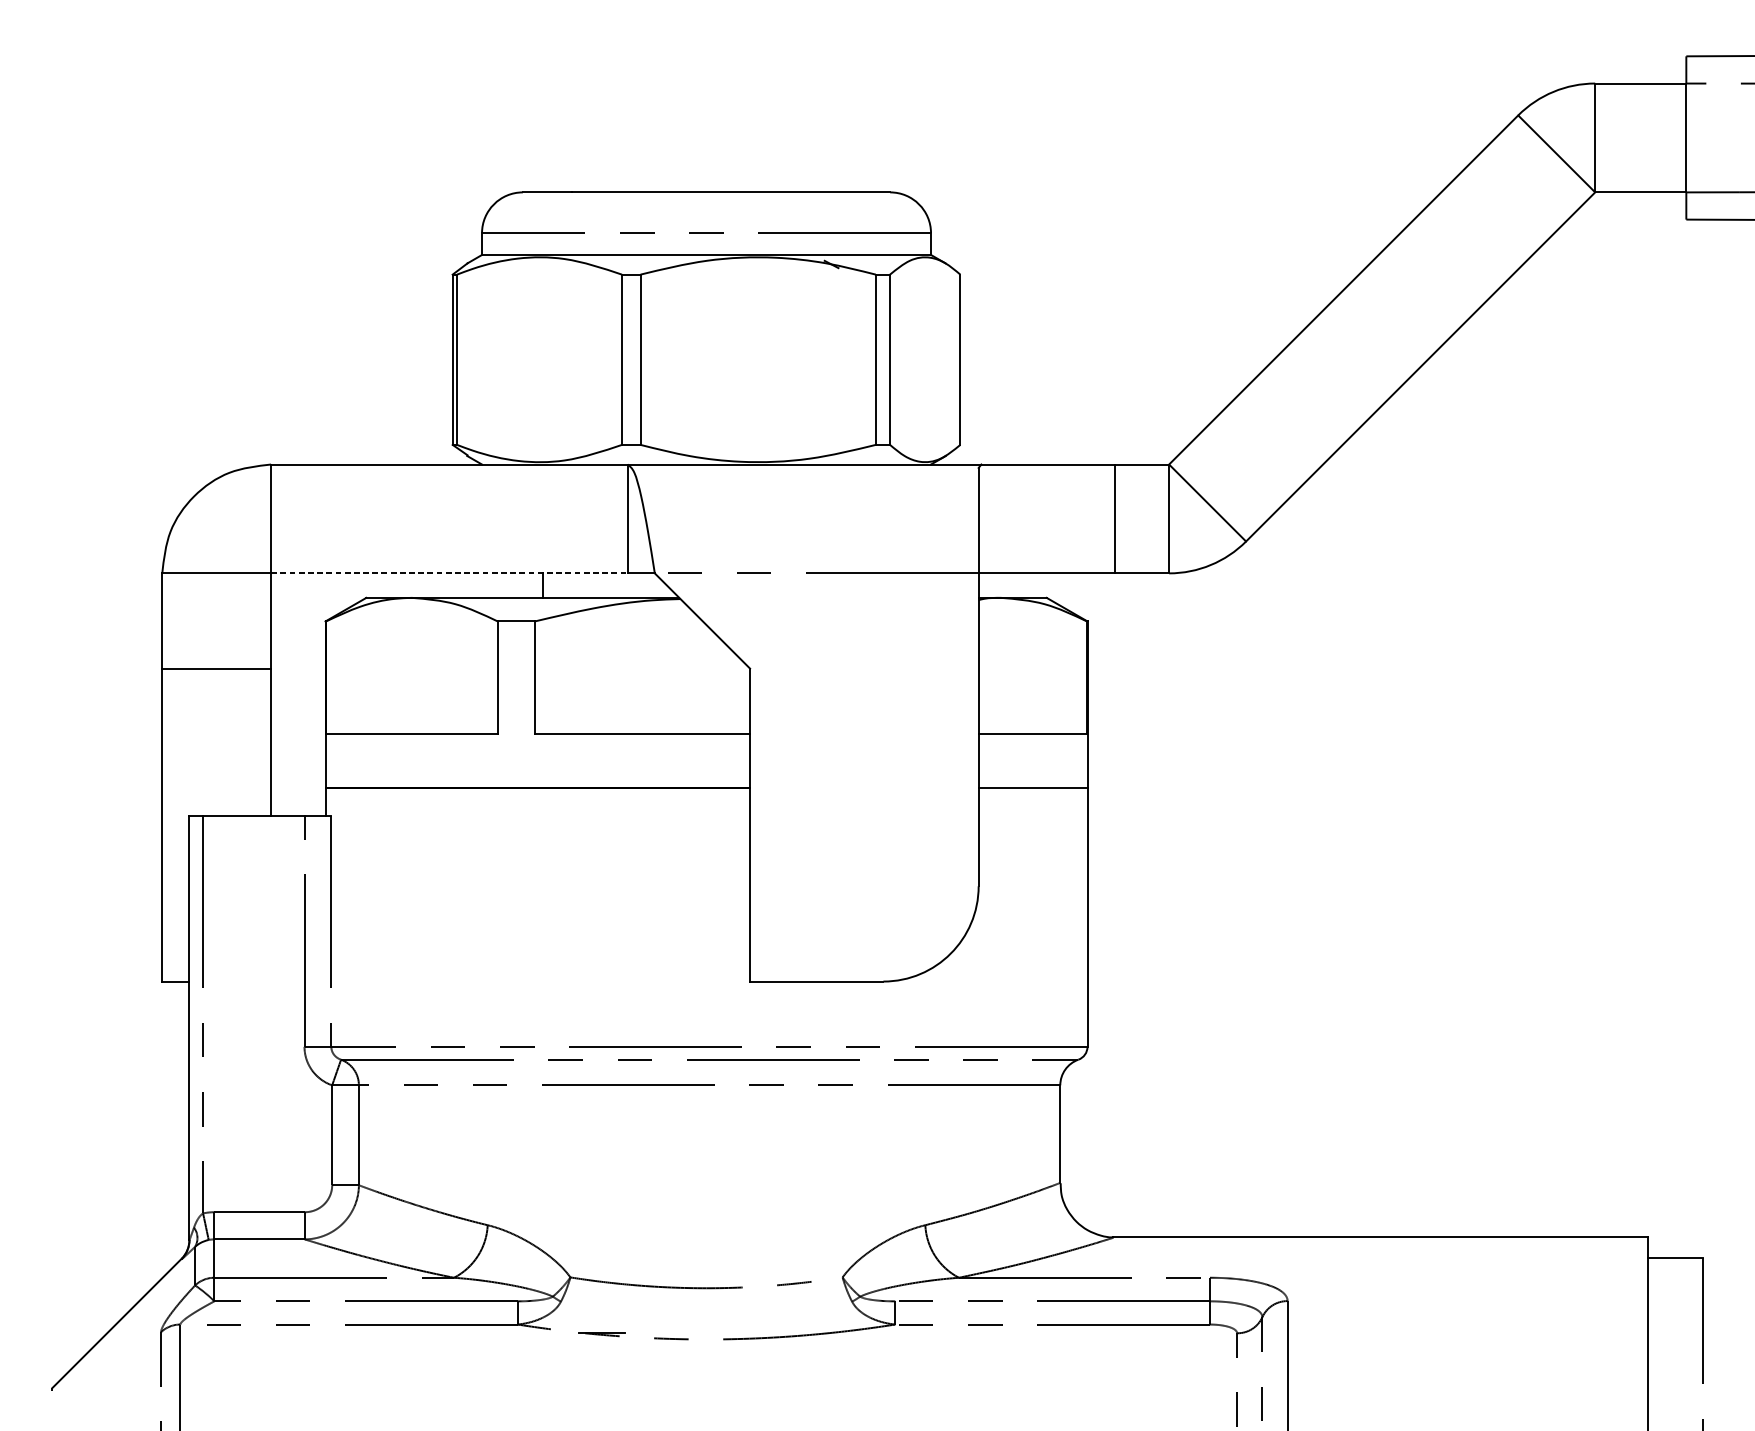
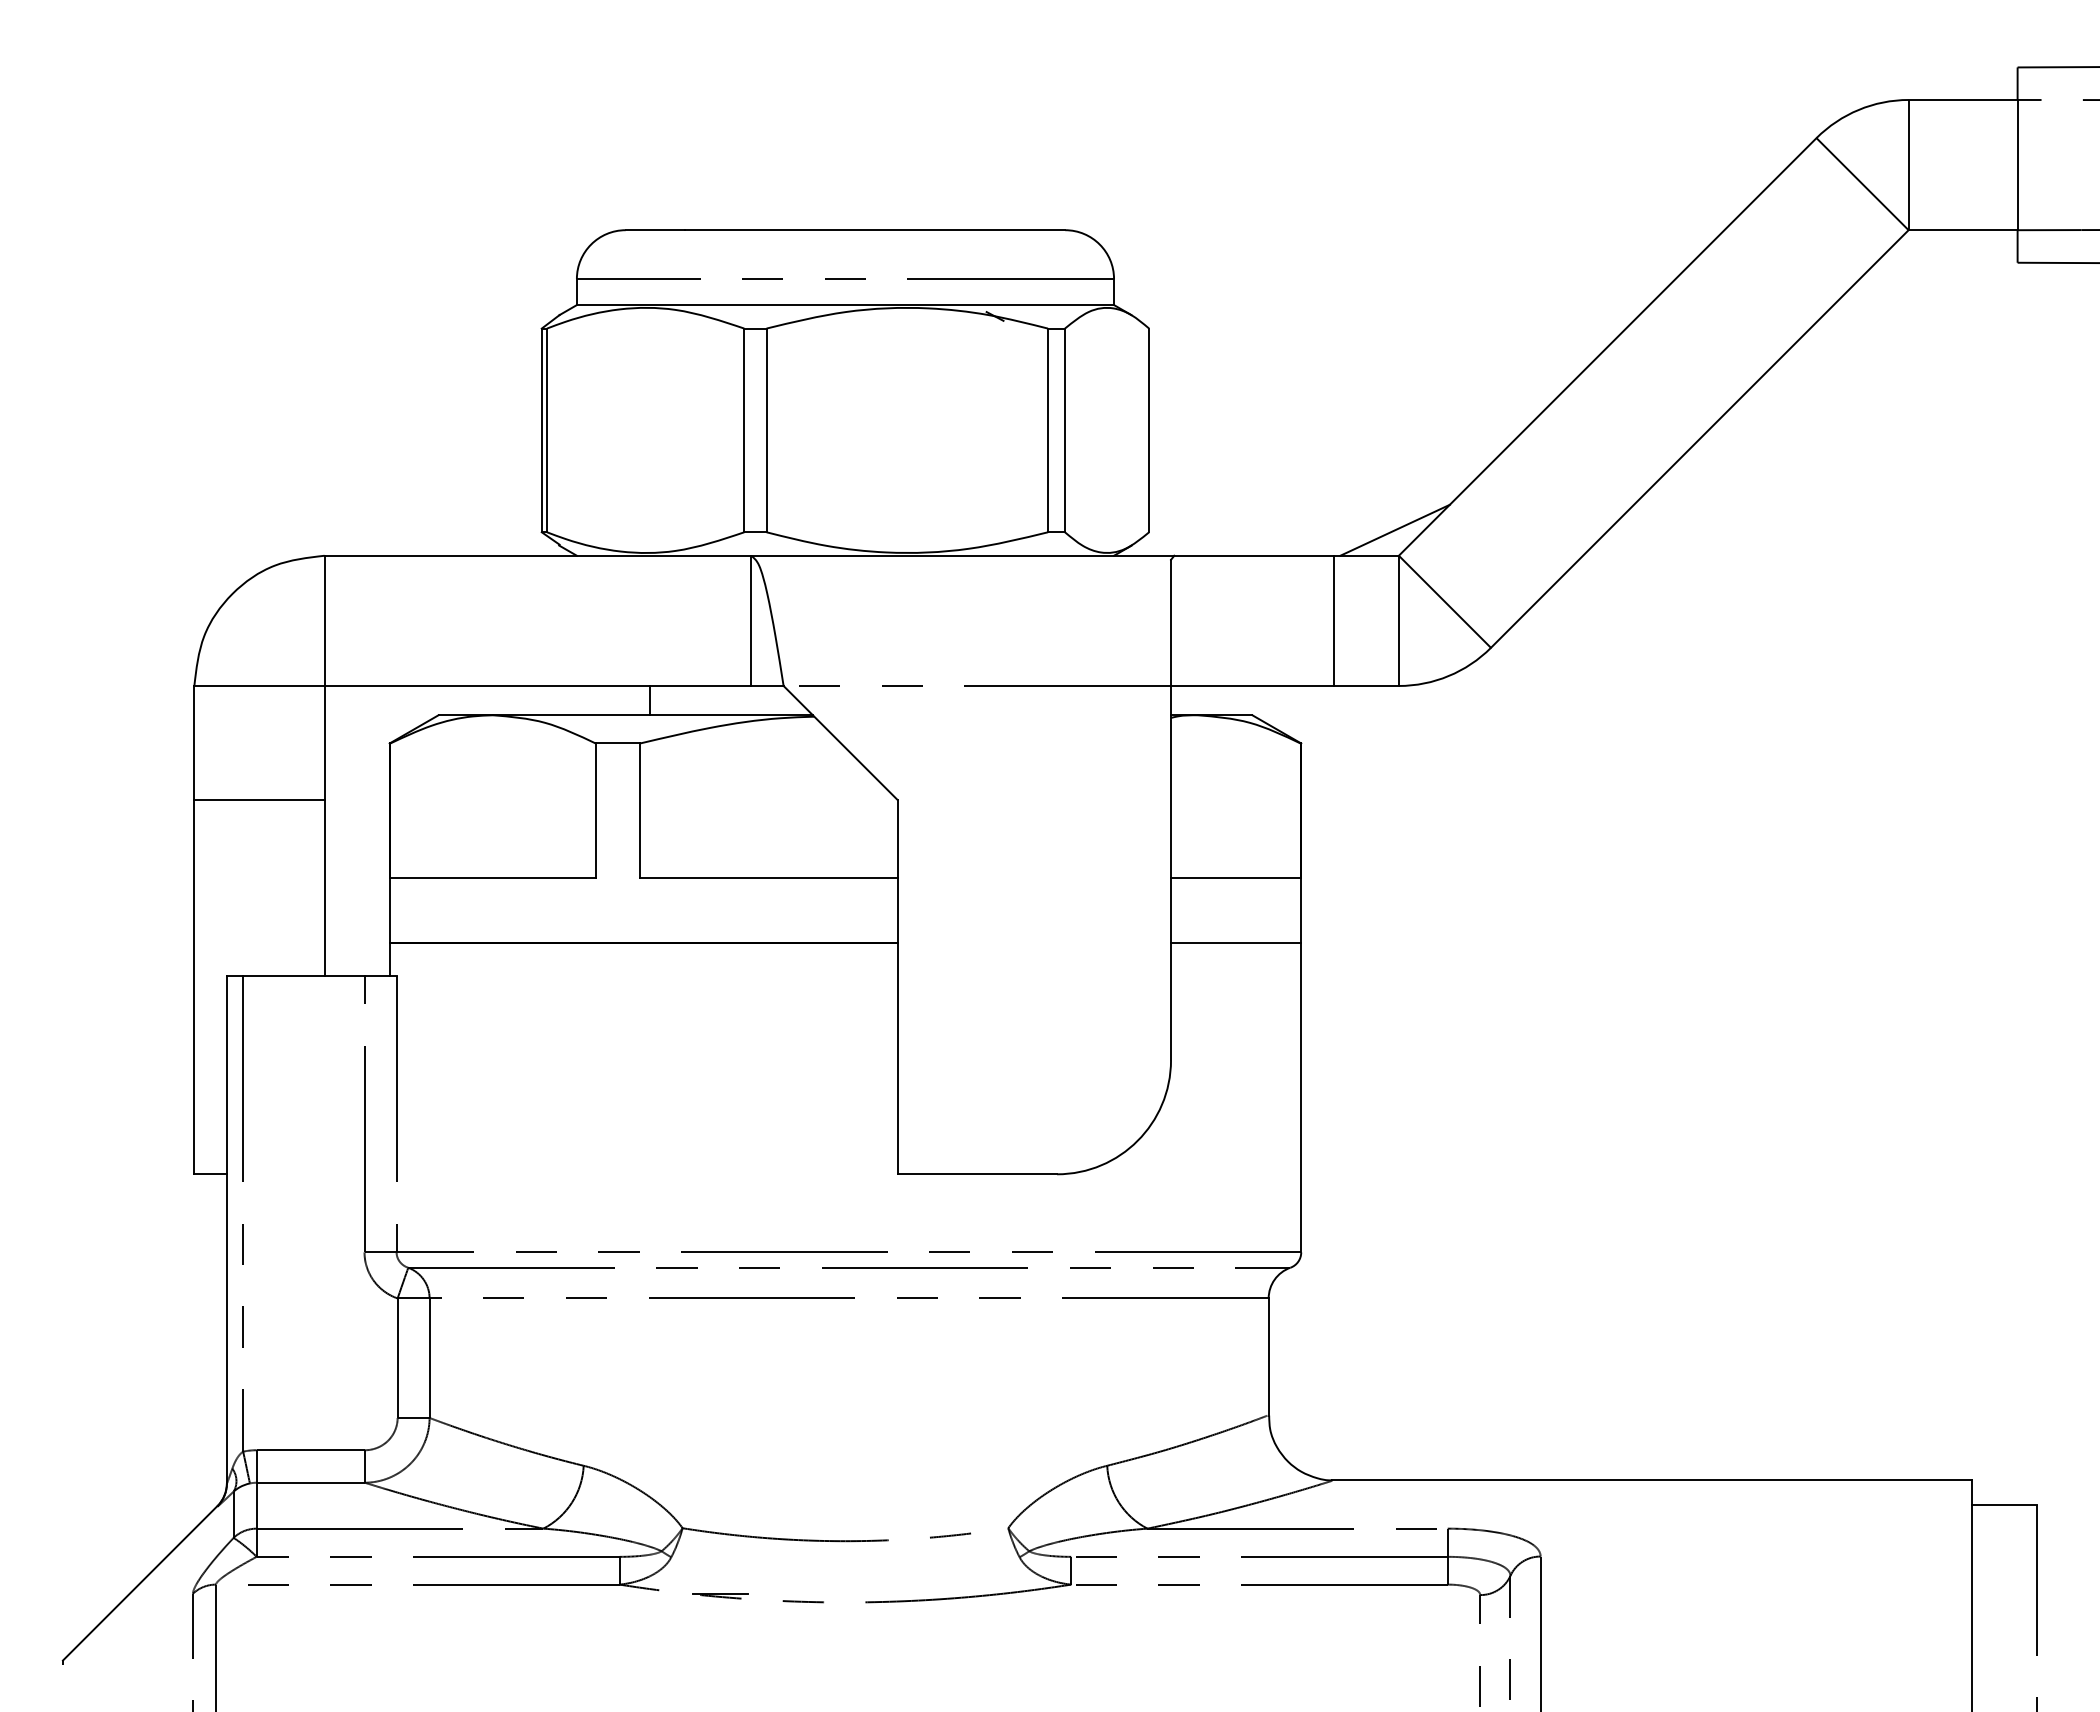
line: (1165, 442) -> (1394, 529), added
line: (449, 572) -> (538, 685), dashed -> solid

